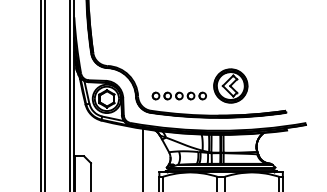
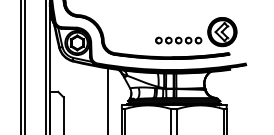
part: (202, 91) -> (198, 36), moved

